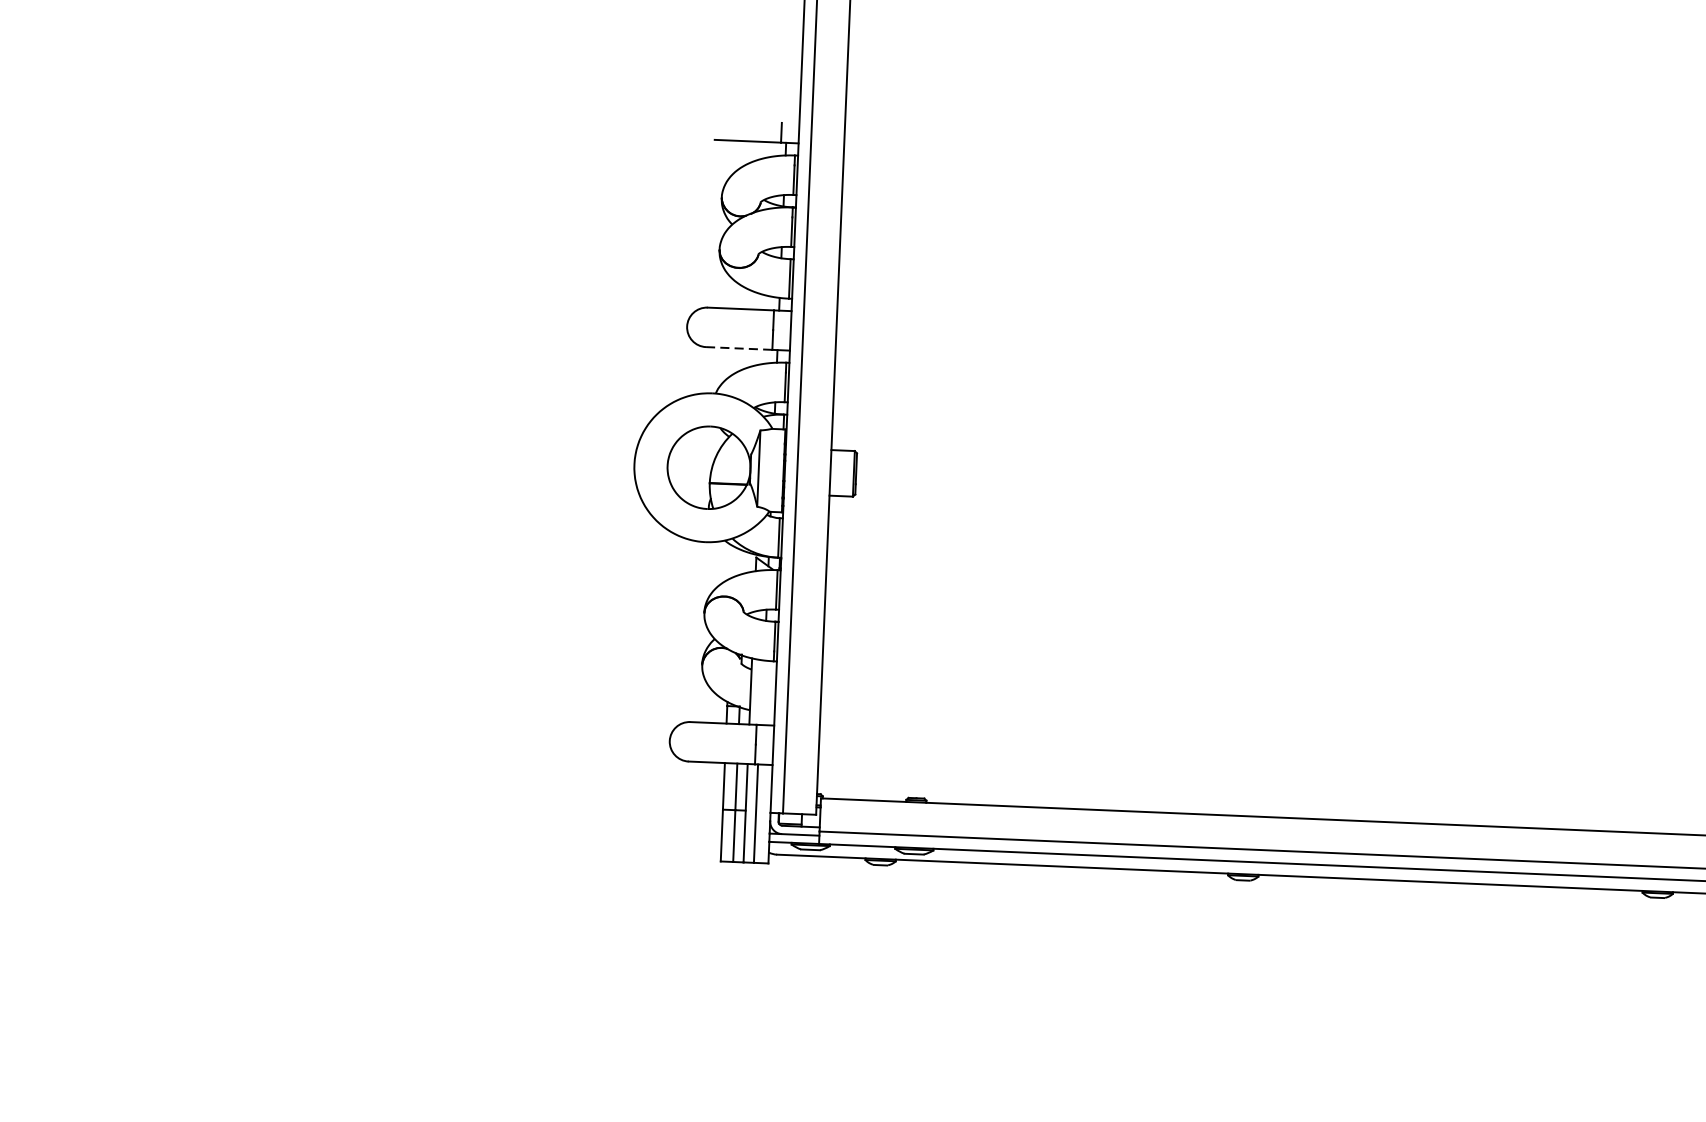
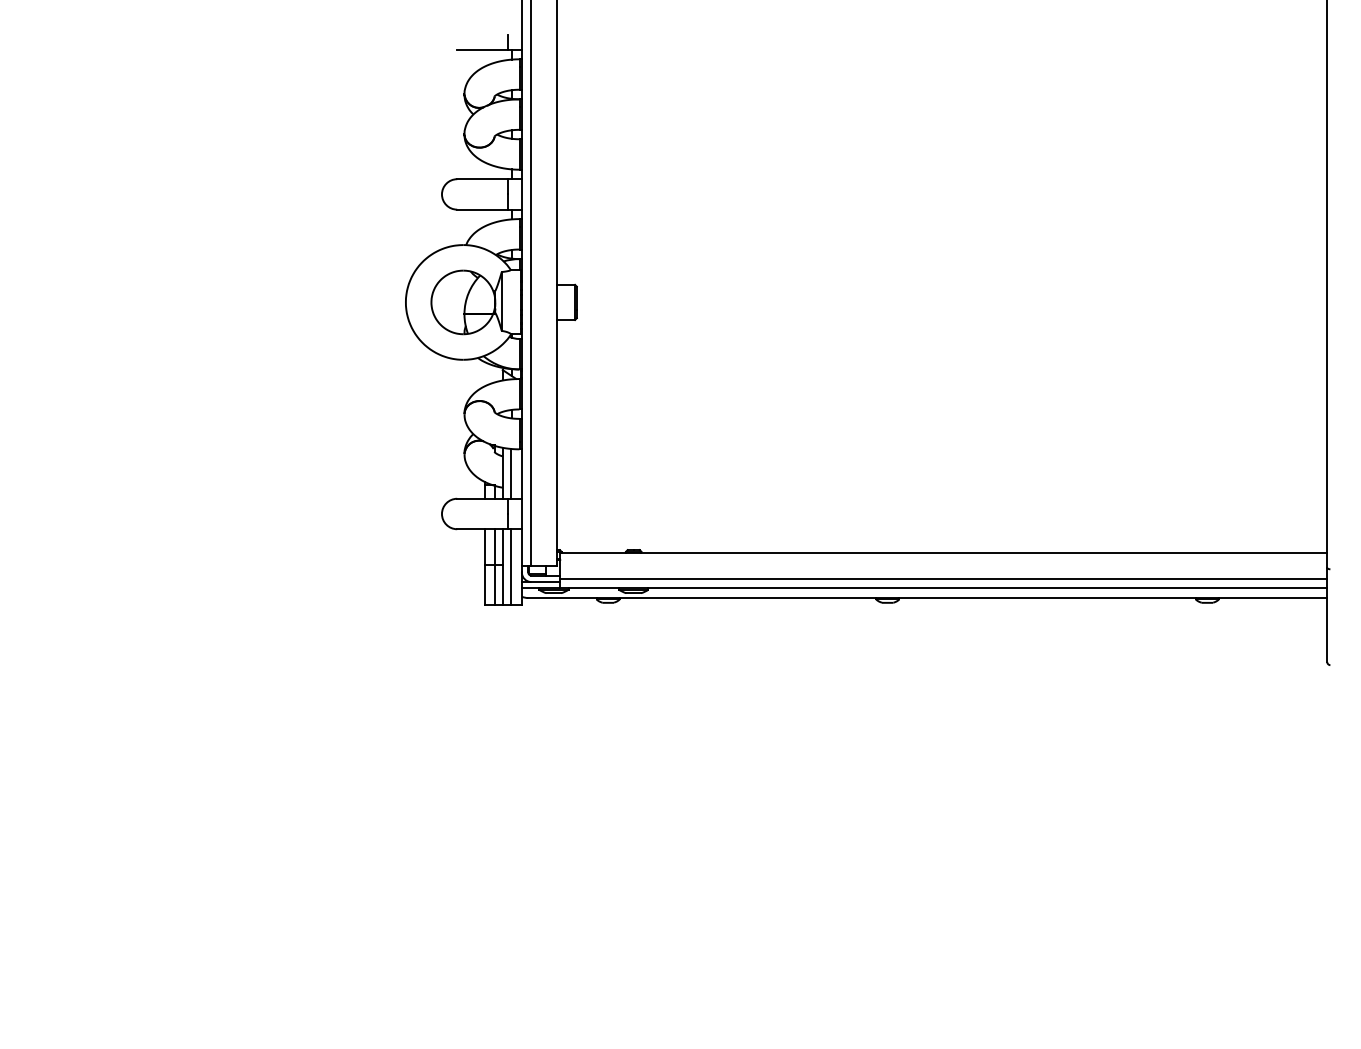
line: (738, 348) -> (482, 209), dashed -> solid
line: (760, 692) -> (510, 473), added

